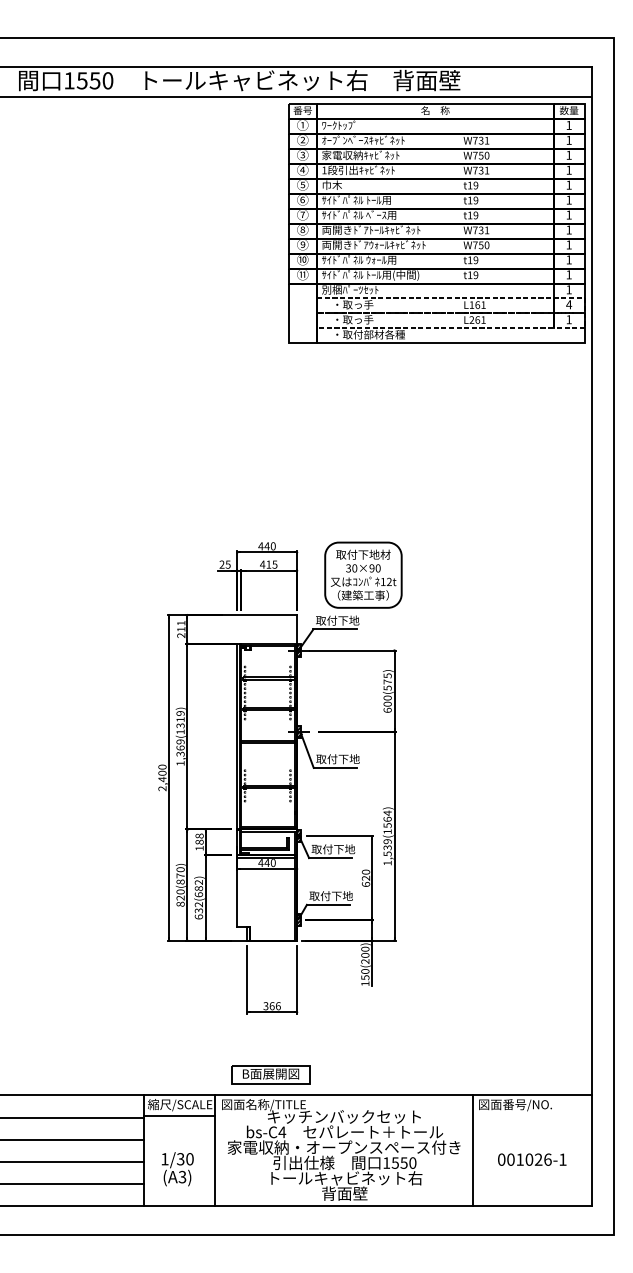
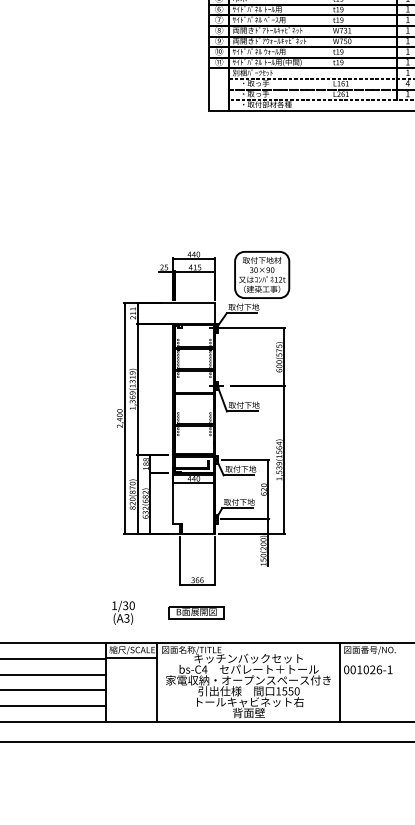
part: (270, 1074) -> (196, 612), moved
text: (532, 1159) -> (368, 669), moved
text: (177, 1169) -> (123, 613), moved

